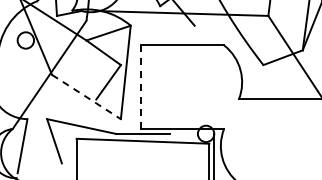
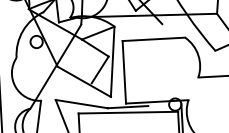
line: (140, 87) -> (124, 72), dashed -> solid
line: (86, 97) -> (84, 82), dashed -> solid

